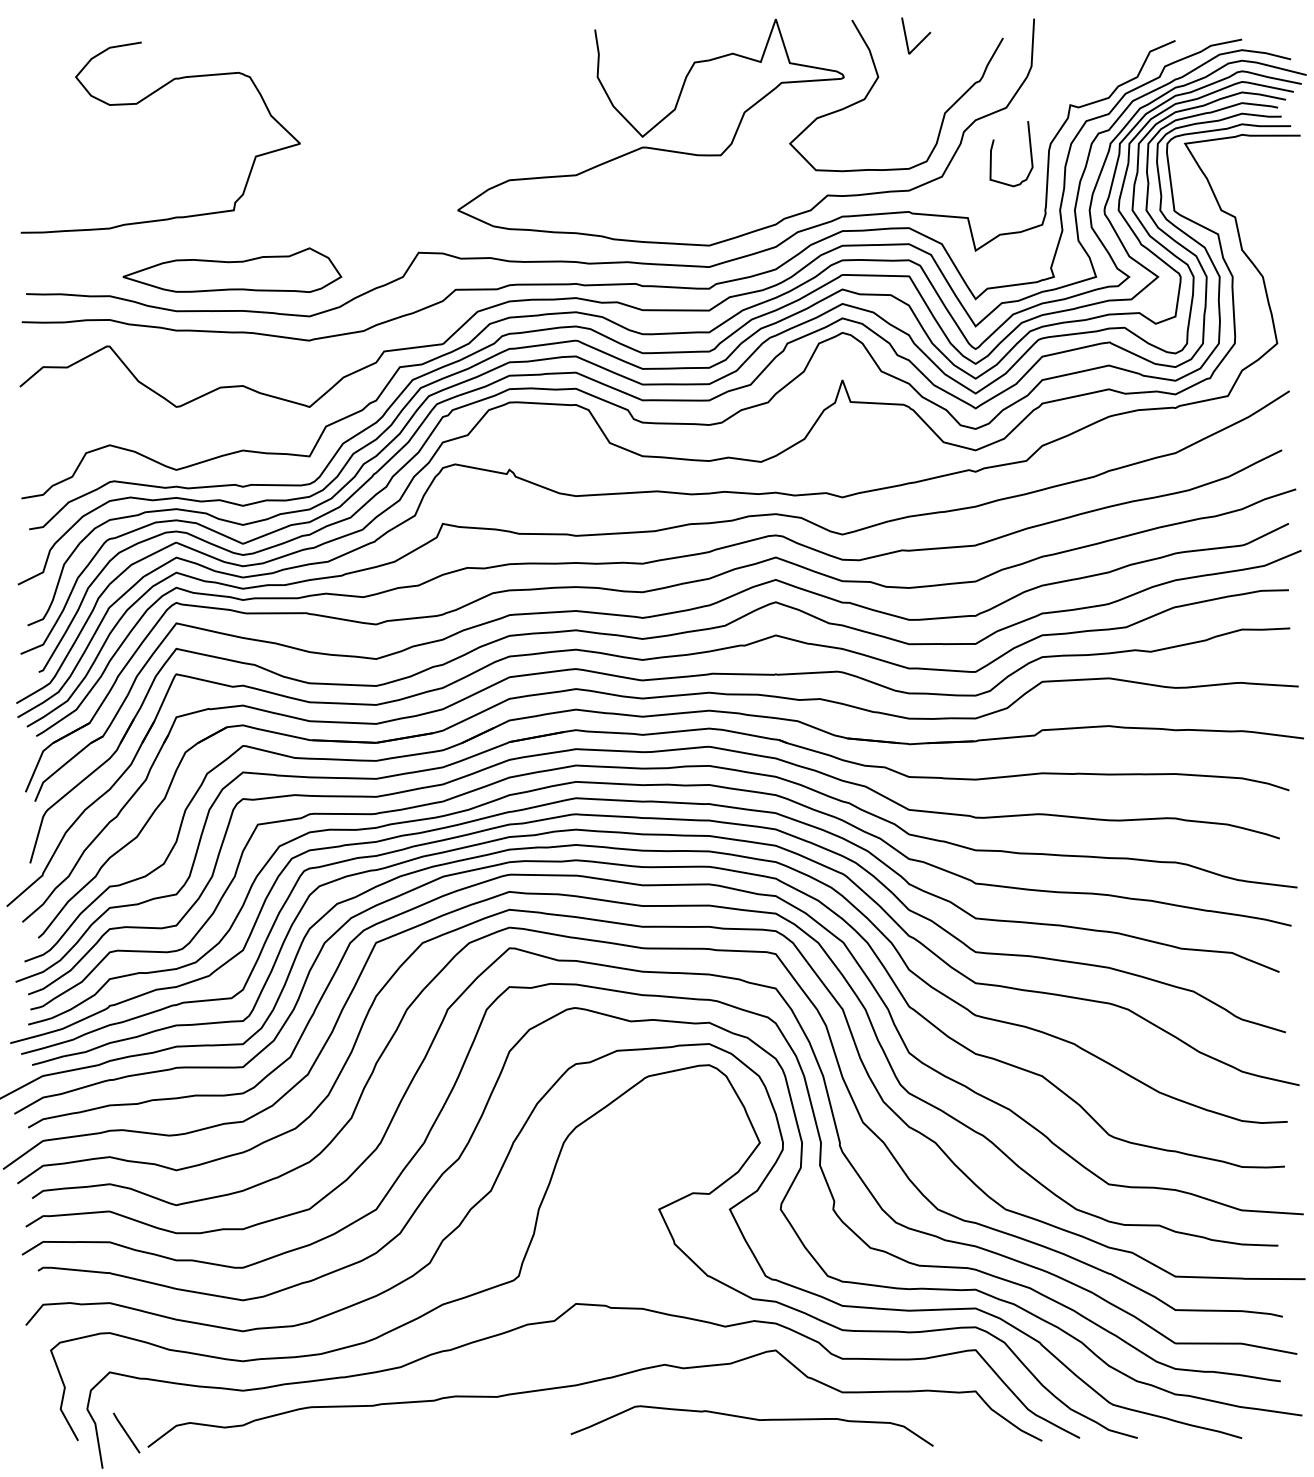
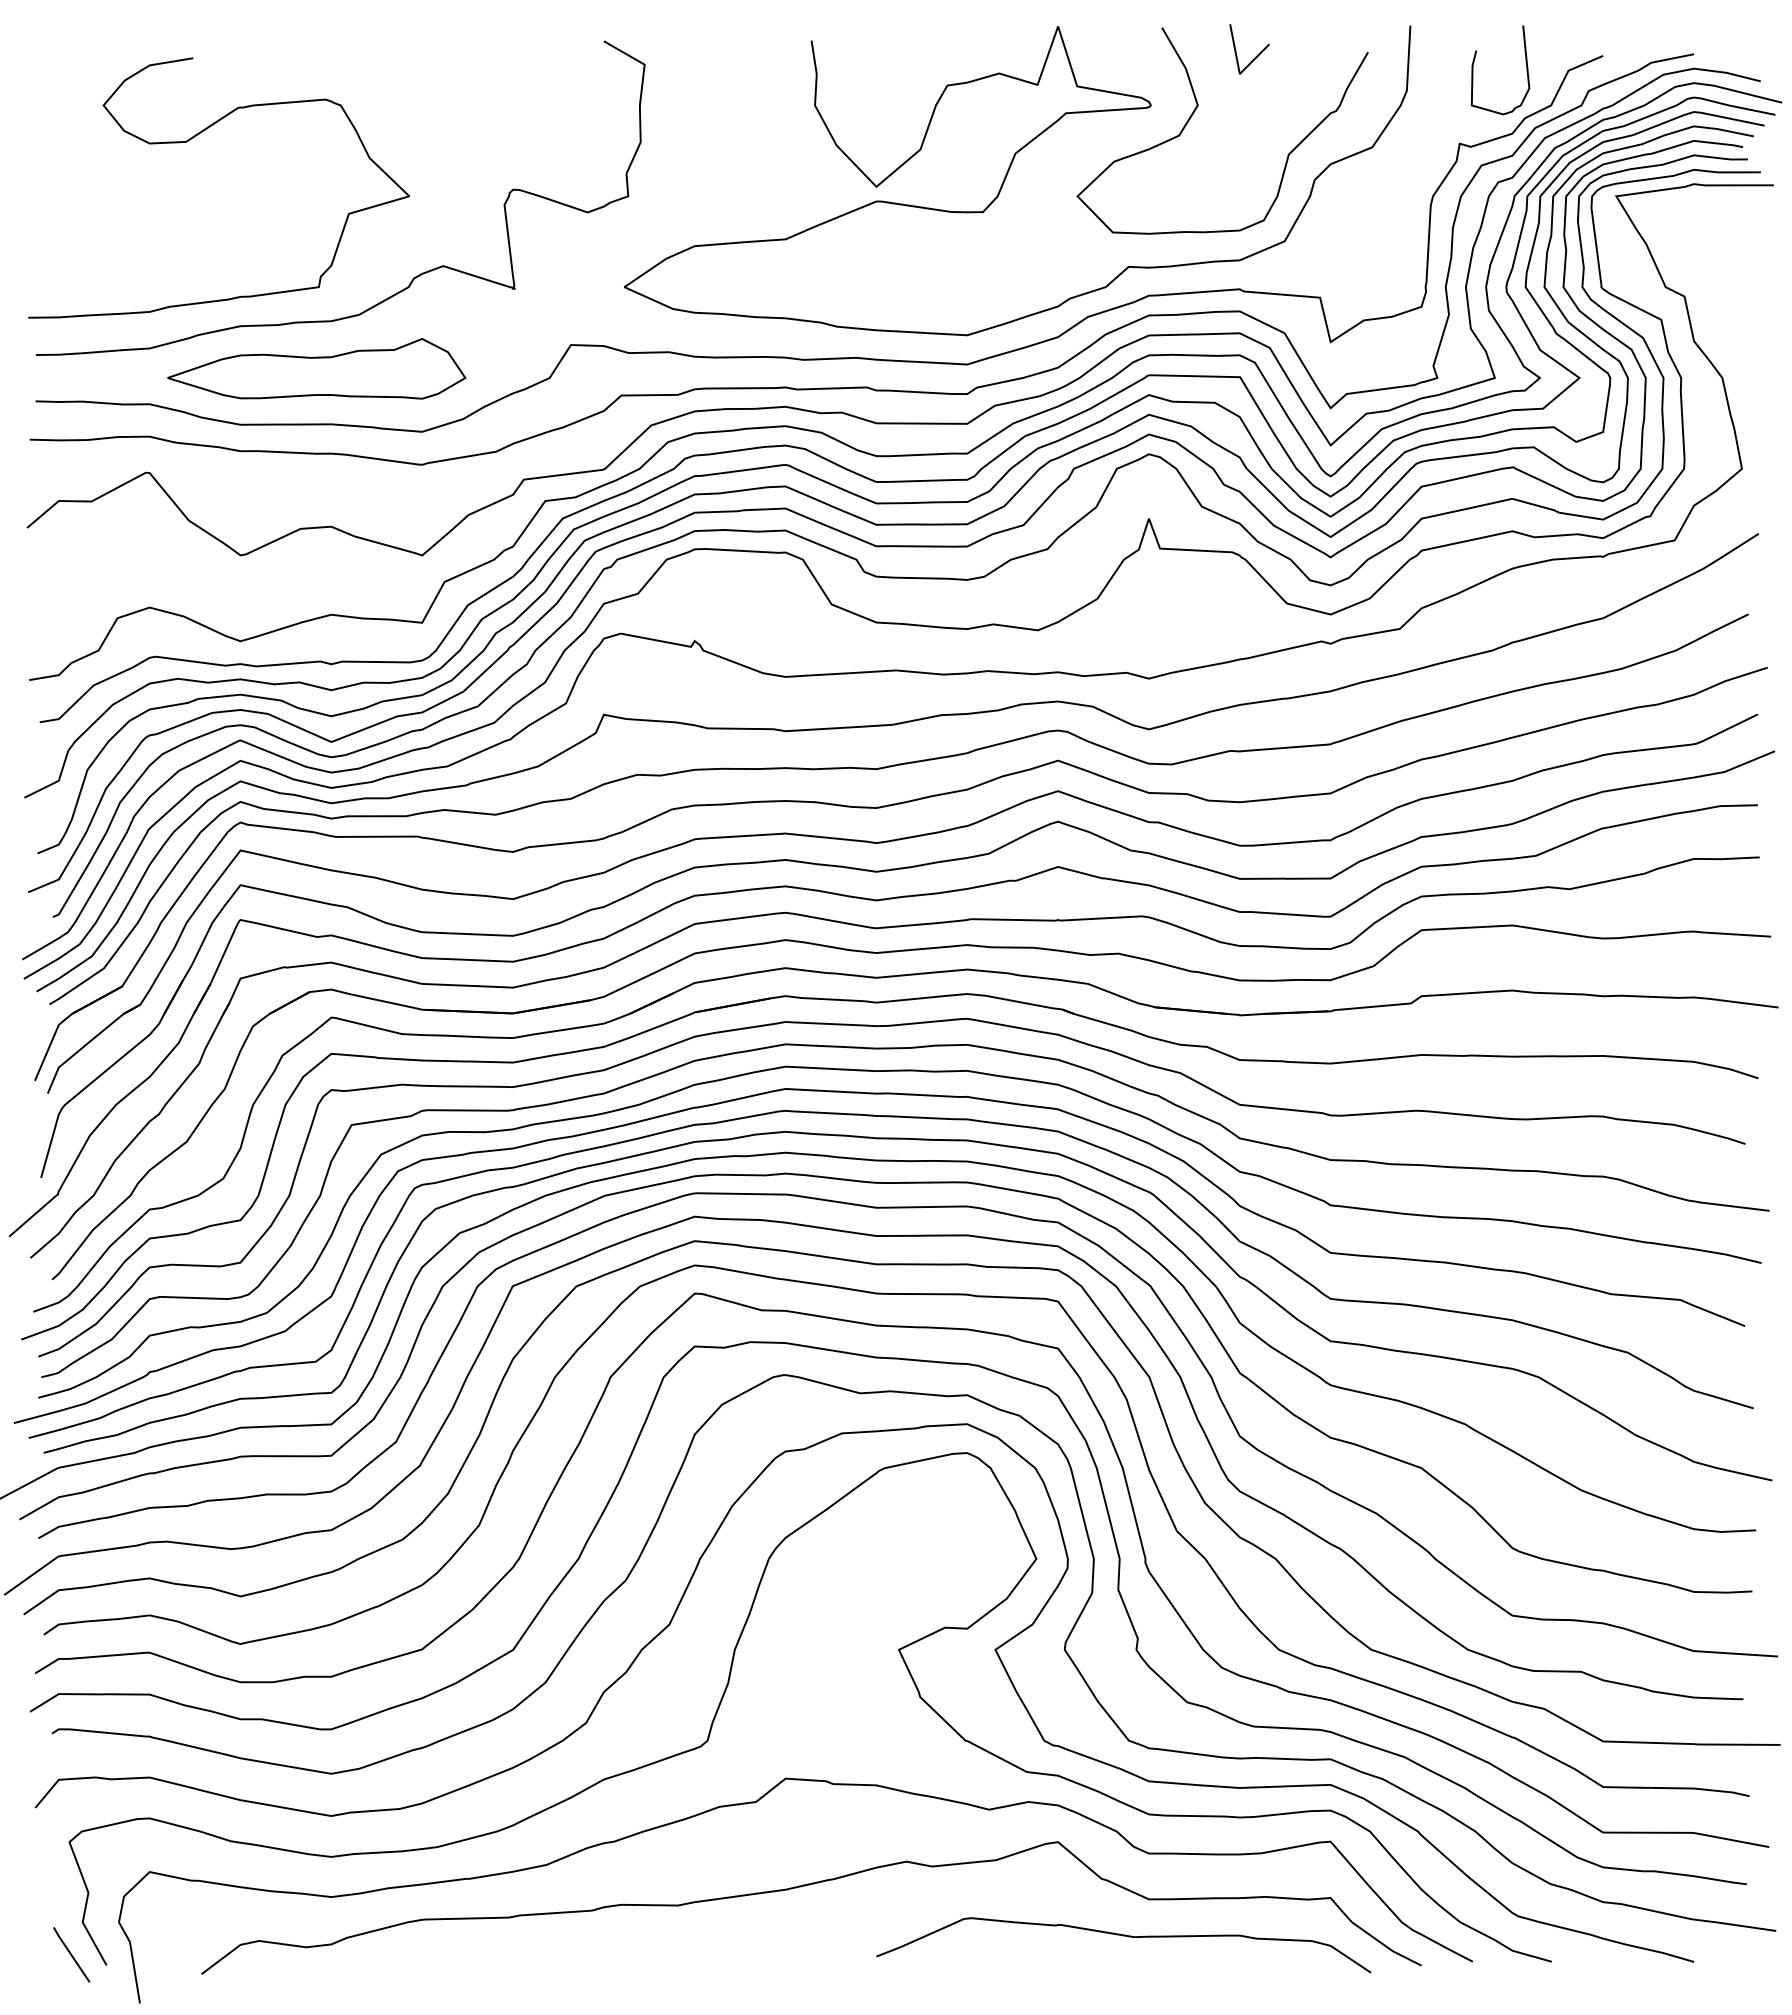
curve: (1030, 154) -> (1526, 70), moved
curve: (303, 203) -> (413, 277), added
curve: (751, 1419) -> (1123, 1936), moved
line: (126, 1432) -> (71, 1954), moved

